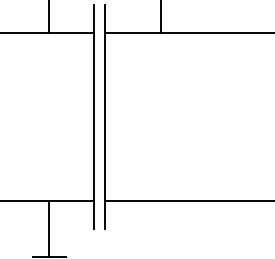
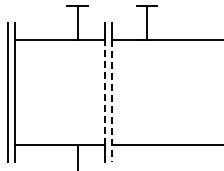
line: (94, 116) -> (105, 92), solid -> dashed
line: (105, 131) -> (112, 101), solid -> dashed

